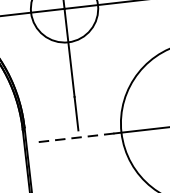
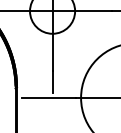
line: (73, 137) -> (48, 97), dashed -> solid

